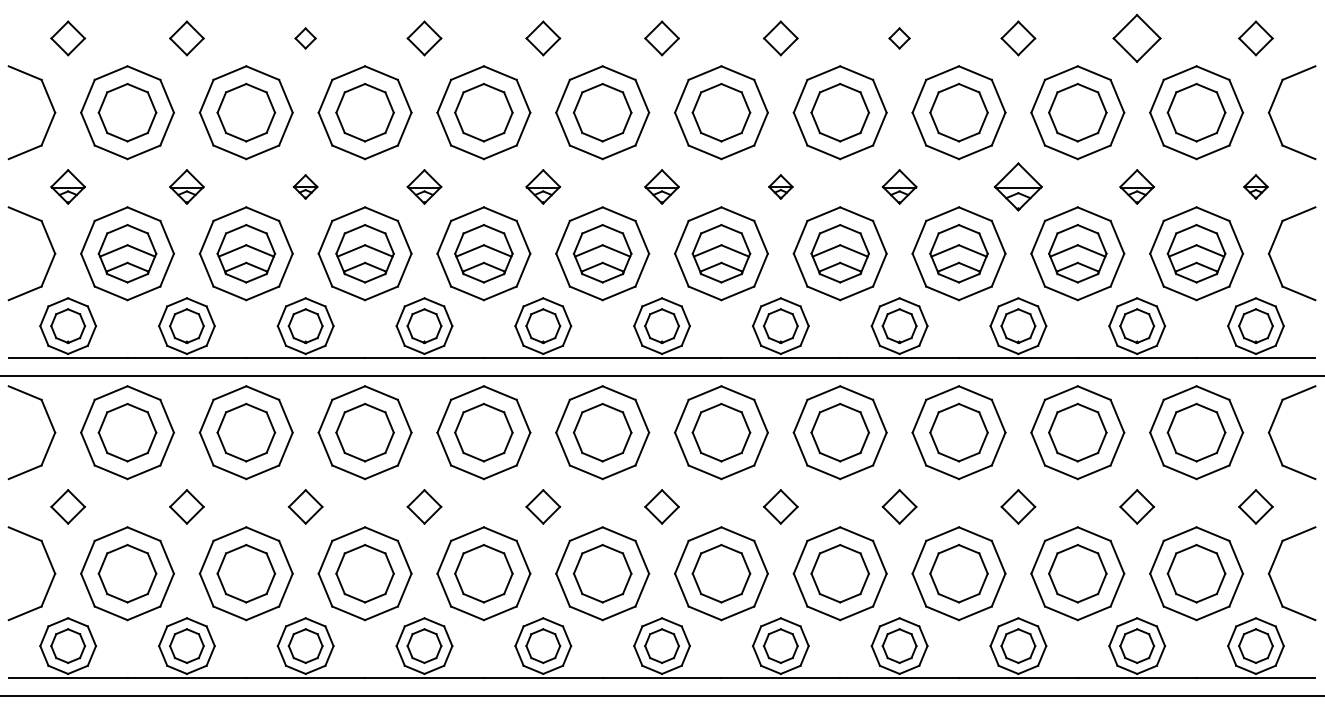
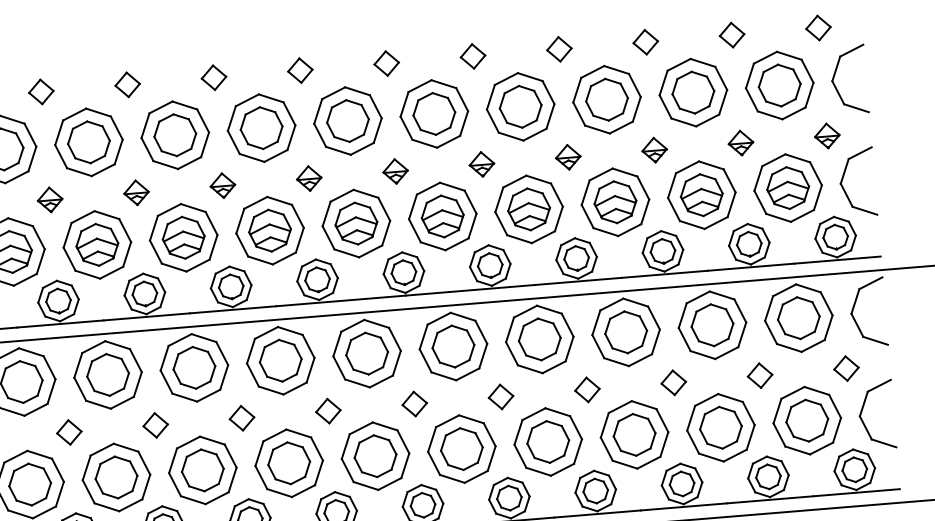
part: (305, 38) -> (127, 84), size x1.67
part: (899, 38) -> (559, 49), size x1.67
part: (1137, 38) -> (732, 35), size x0.71
part: (305, 186) -> (136, 192), size x1.43
part: (780, 186) -> (481, 164), size x1.43
part: (1018, 186) -> (654, 149), size x0.71
part: (1255, 186) -> (826, 135), size x1.43

